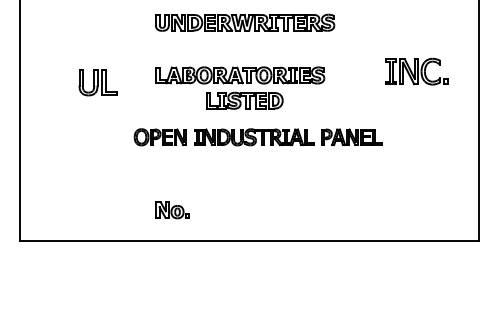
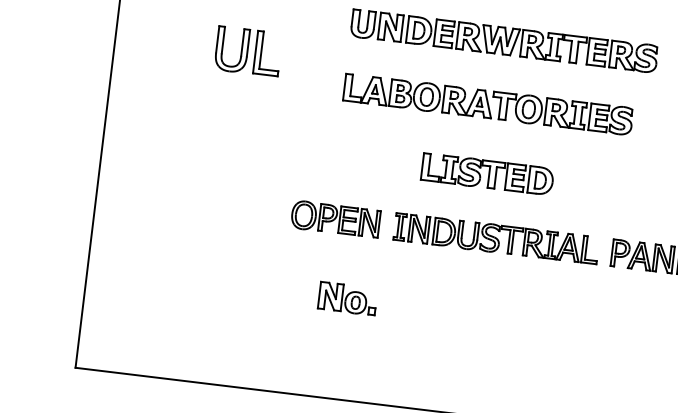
part: (240, 75) -> (488, 104), moved
part: (97, 82) -> (247, 51), moved
part: (172, 210) -> (347, 298), moved

